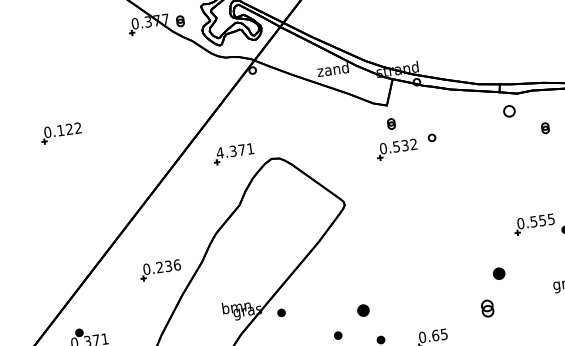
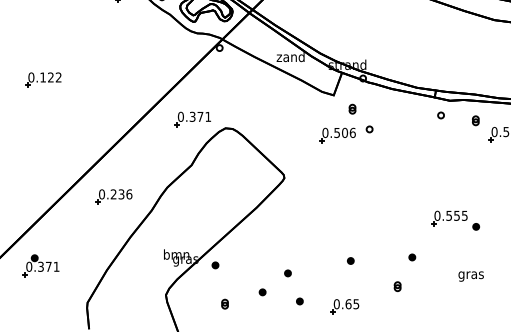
part: (508, 111) -> (440, 115), size x0.62
part: (391, 123) -> (352, 108), moved
part: (545, 127) -> (475, 120), moved
text: (409, 144) -> (348, 132), 0.532 -> 0.506
text: (219, 152) -> (180, 116), 4.371 -> 0.371
part: (159, 269) -> (113, 196), moved
part: (499, 273) -> (412, 257), size x0.62
part: (431, 286) -> (350, 260), added
part: (487, 308) -> (397, 286), size x0.62
part: (362, 310) -> (287, 273), size x0.62

